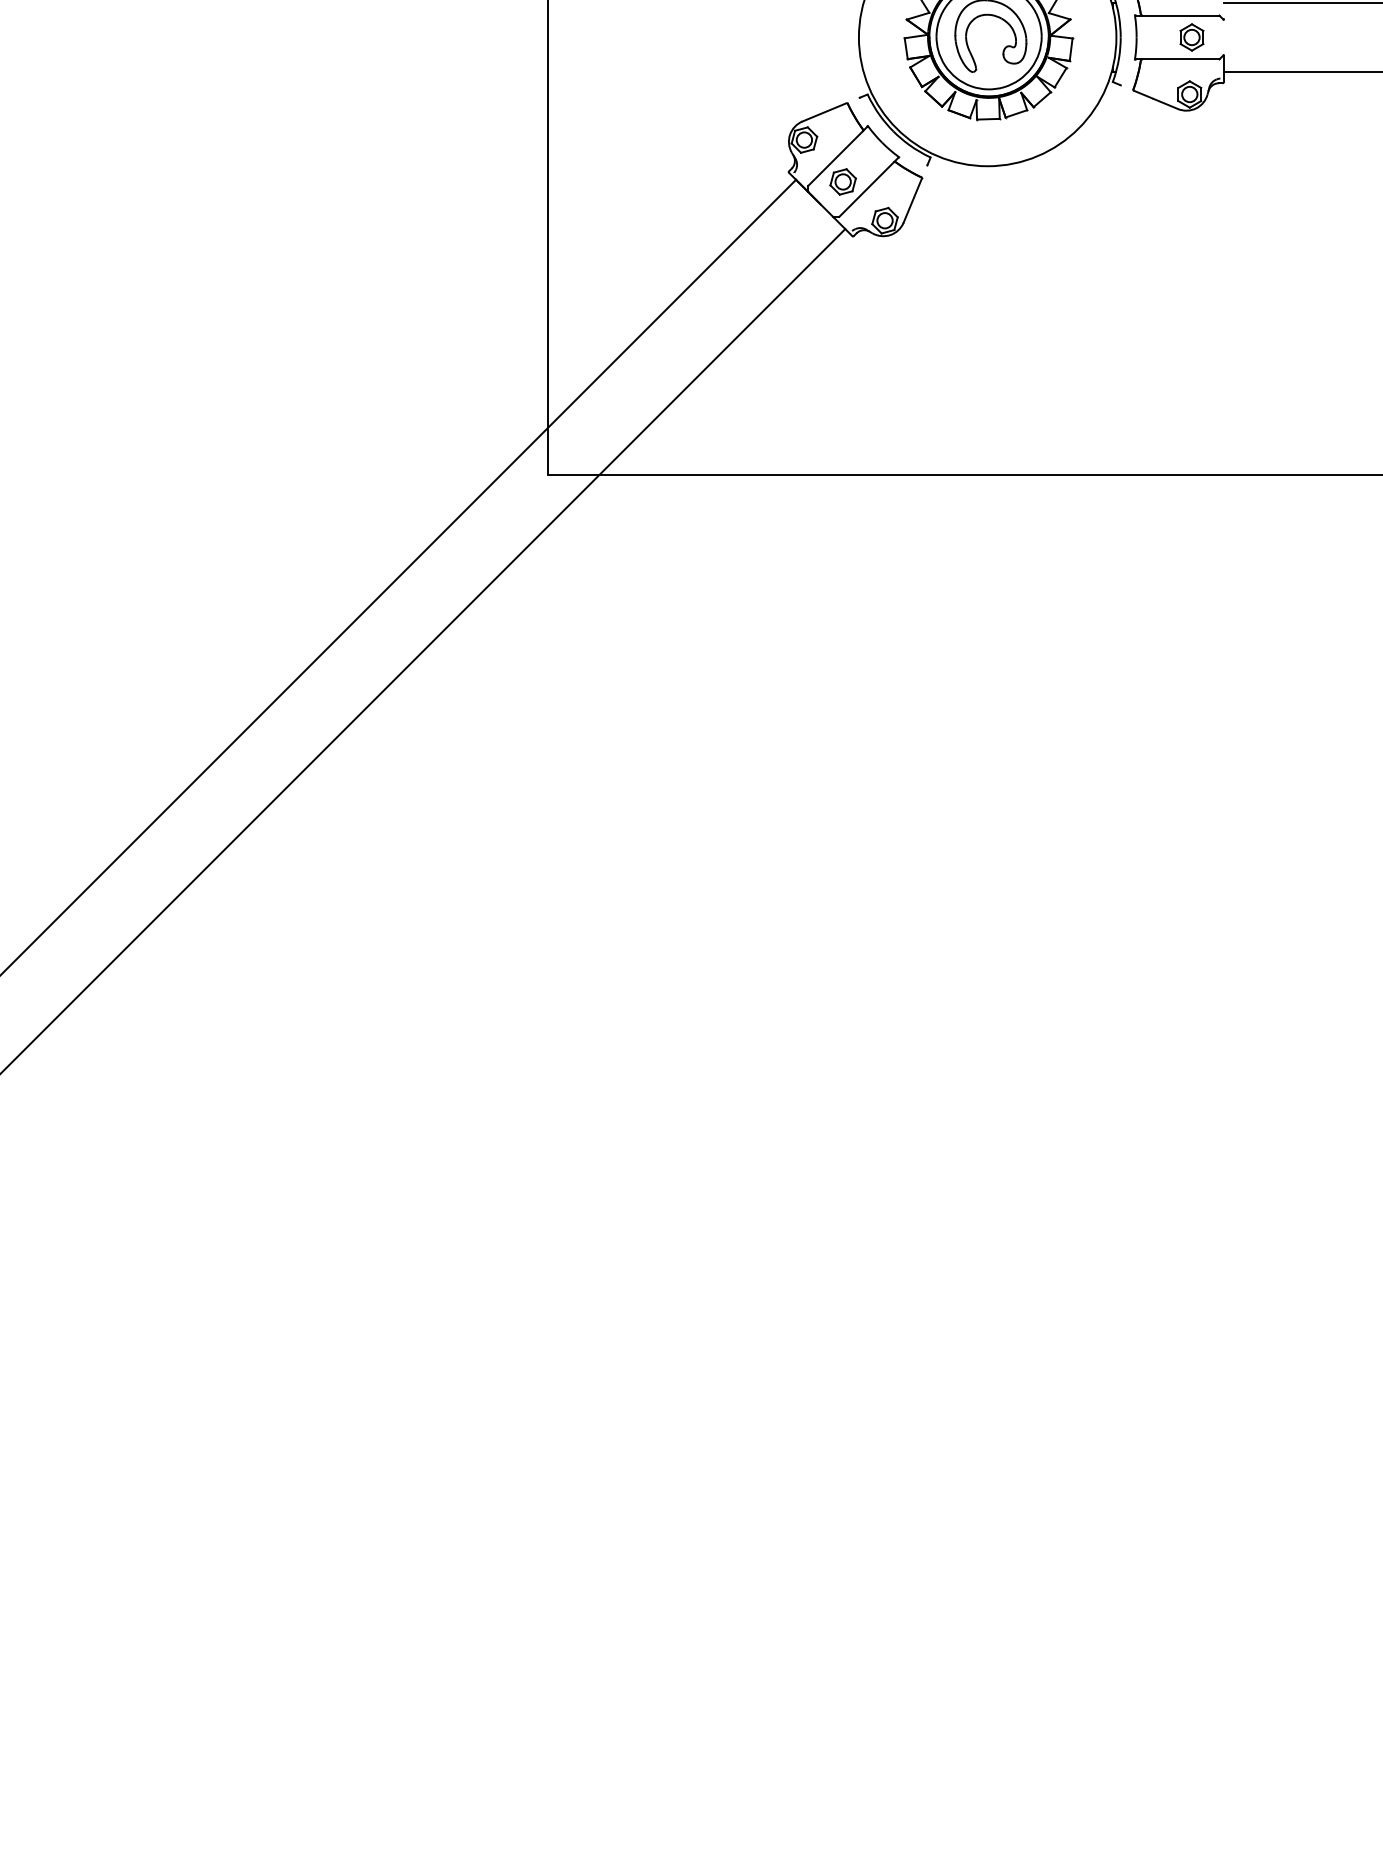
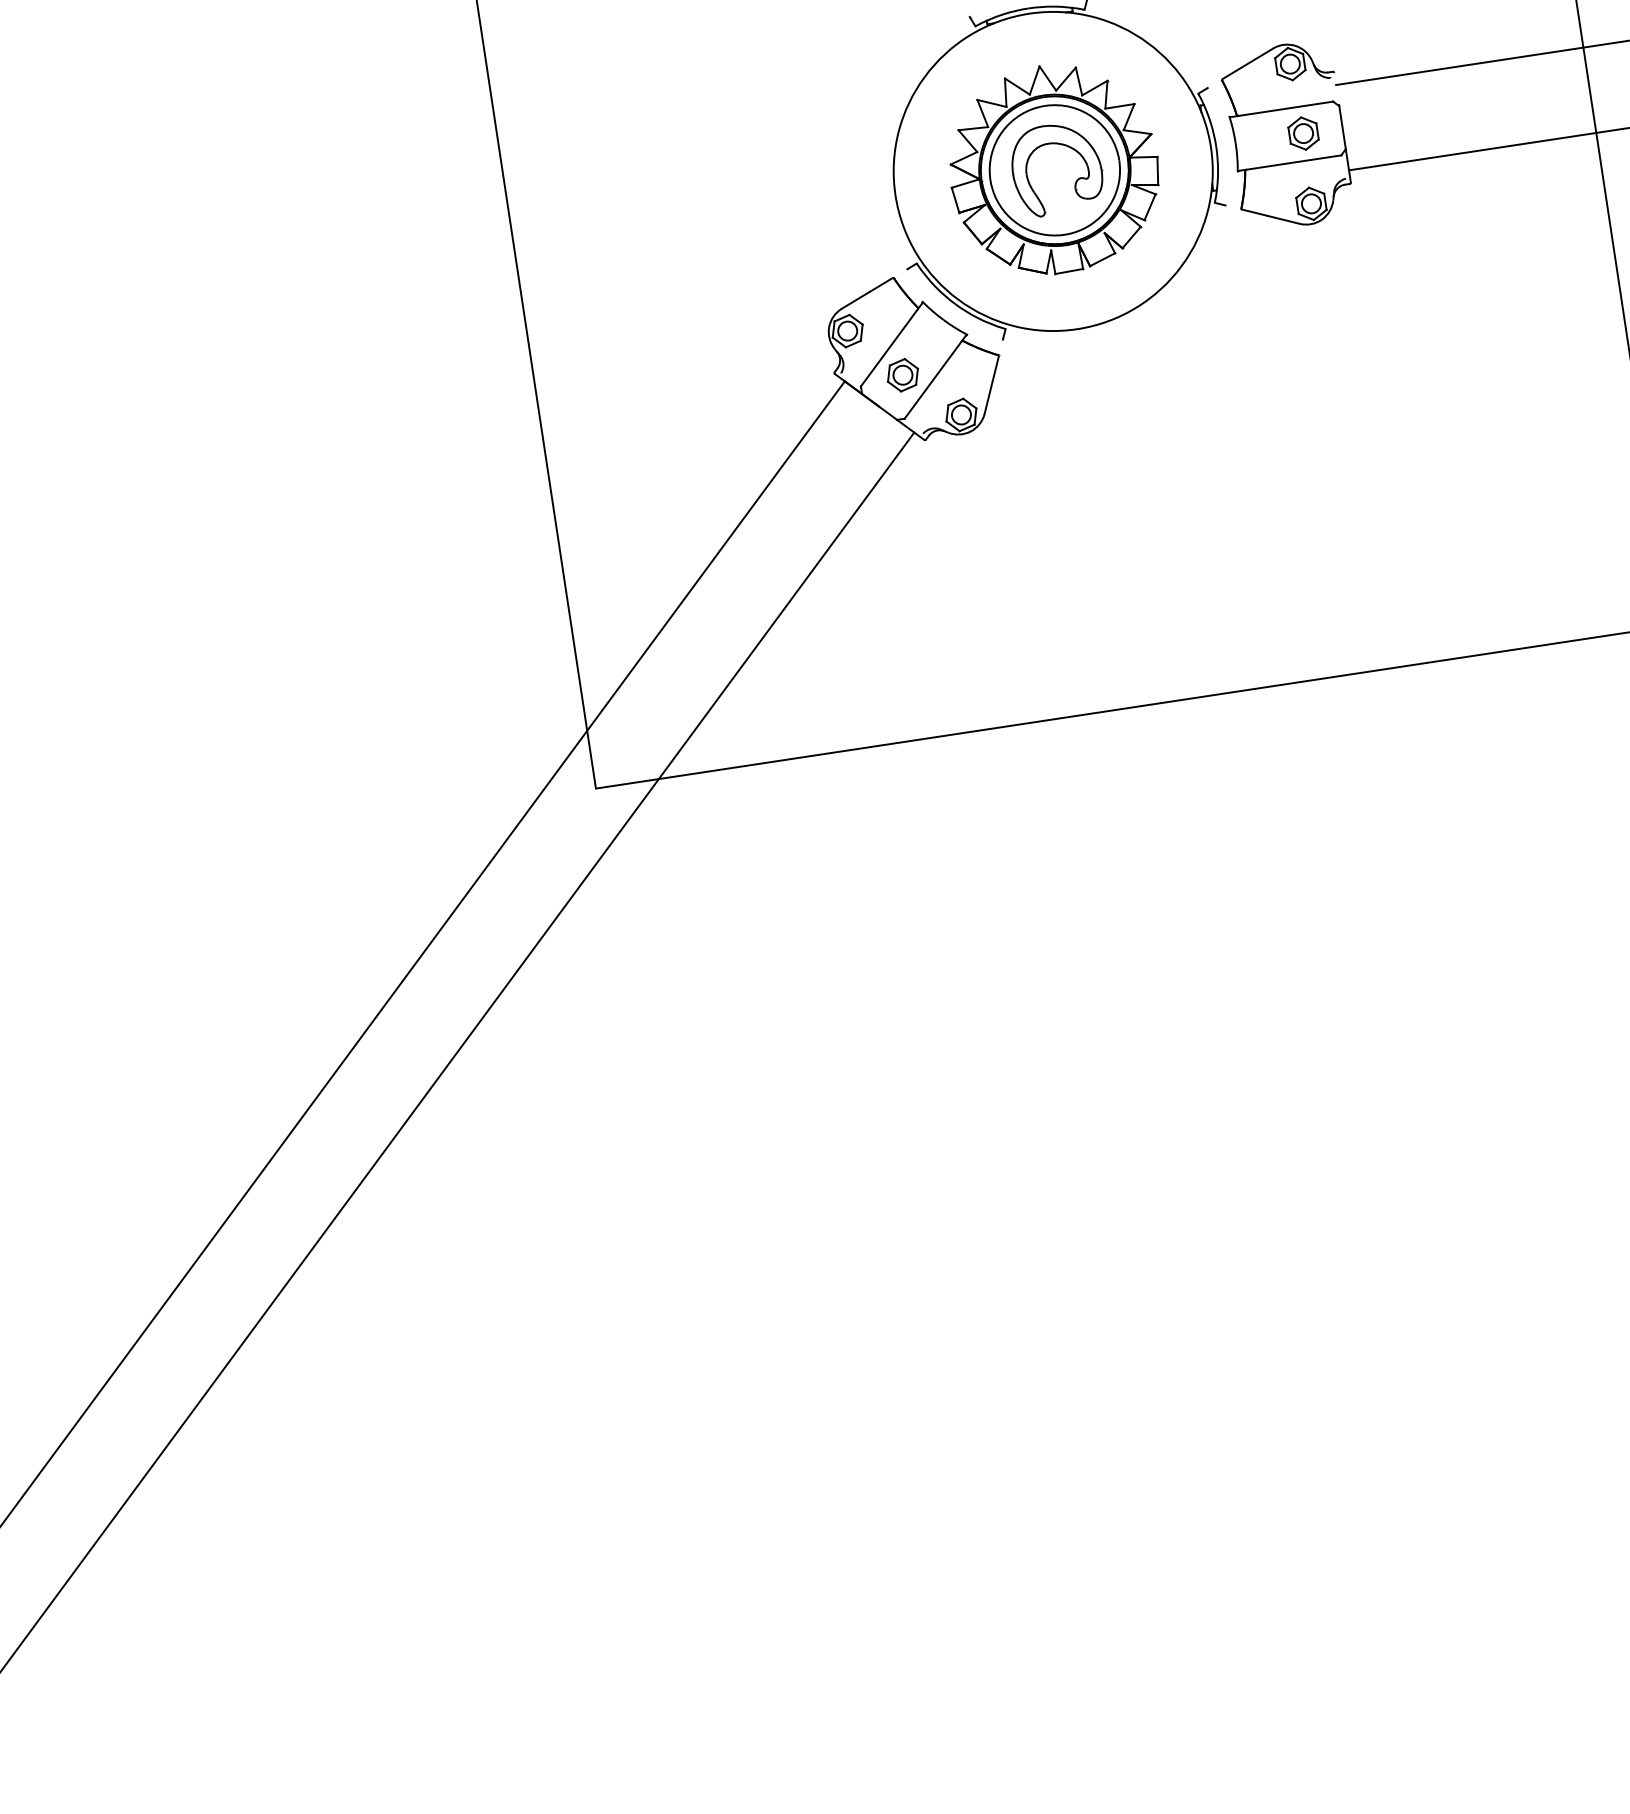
line: (1223, 37) -> (1342, 127), added

